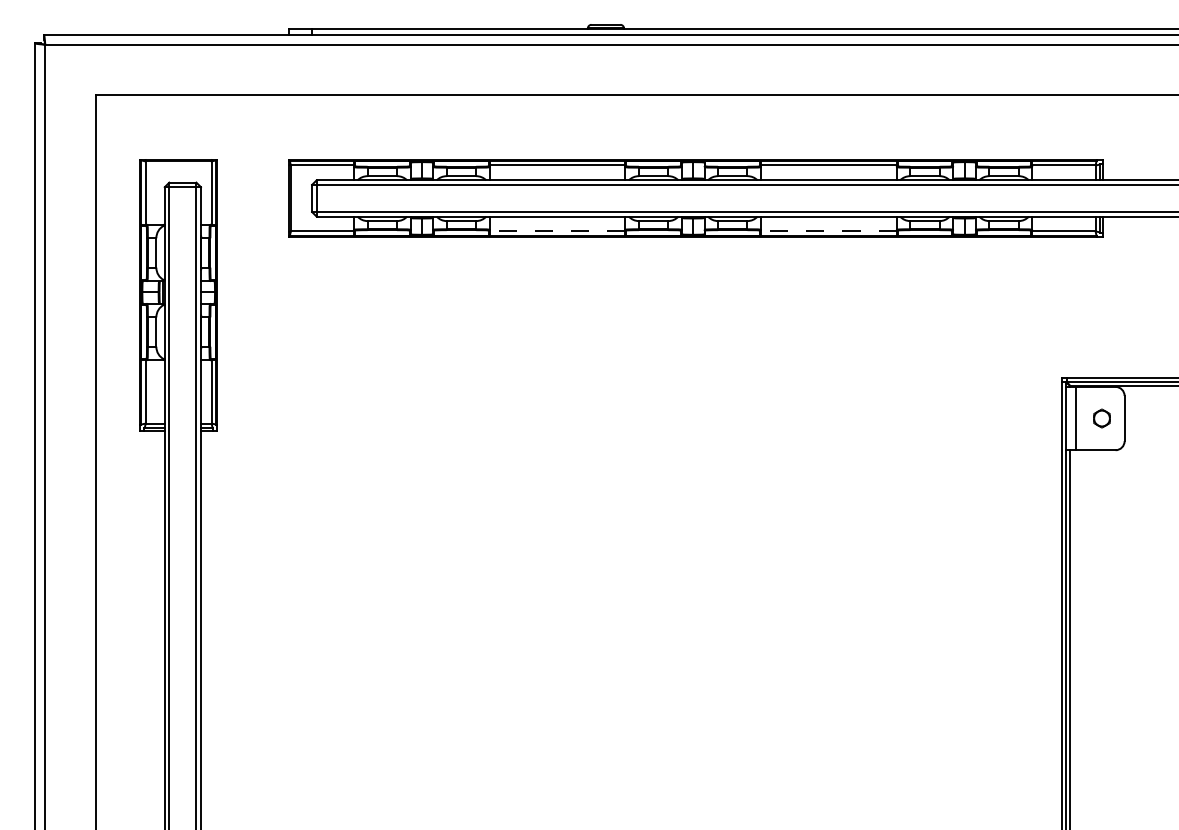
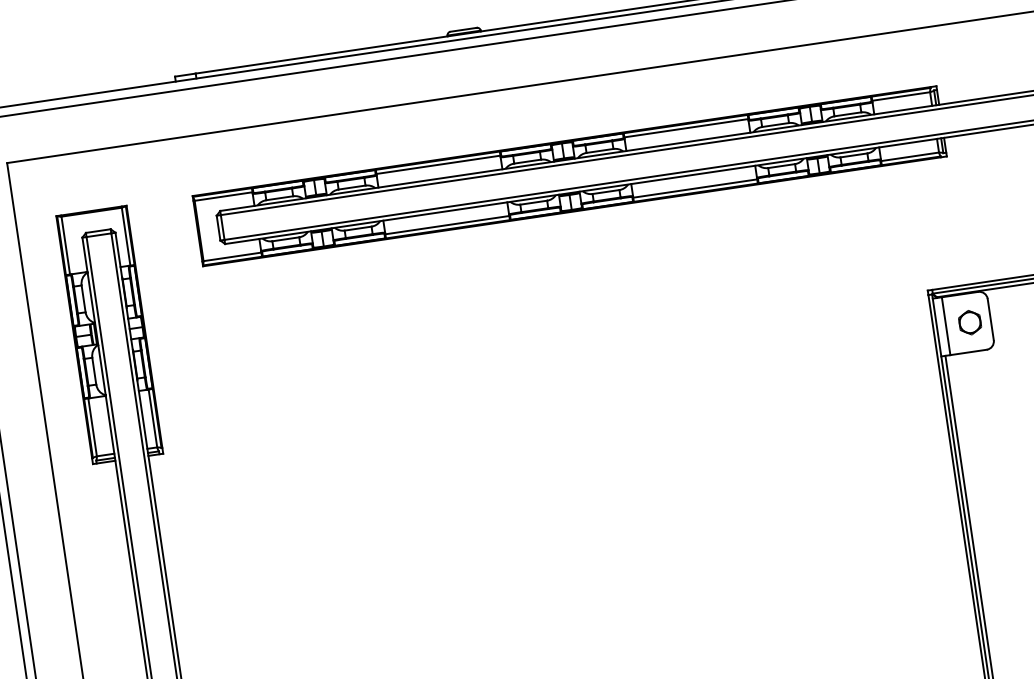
line: (557, 231) -> (447, 225), dashed -> solid
line: (828, 231) -> (694, 188), dashed -> solid
part: (1101, 418) -> (969, 322), size x1.43

